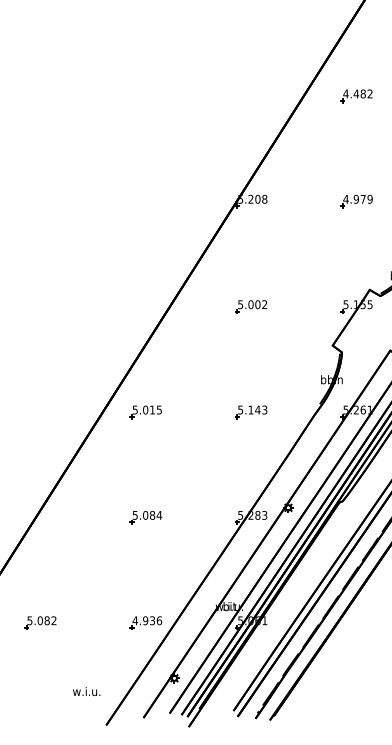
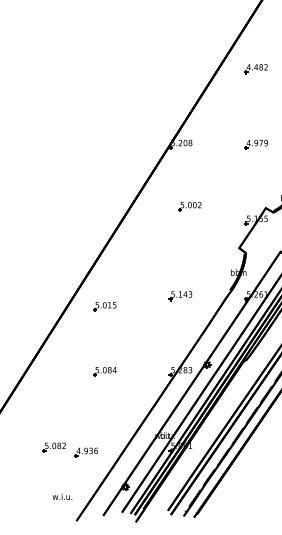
part: (251, 306) -> (190, 206), moved
part: (145, 412) -> (104, 307), moved
part: (40, 622) -> (54, 447), moved
part: (145, 622) -> (86, 452), moved

